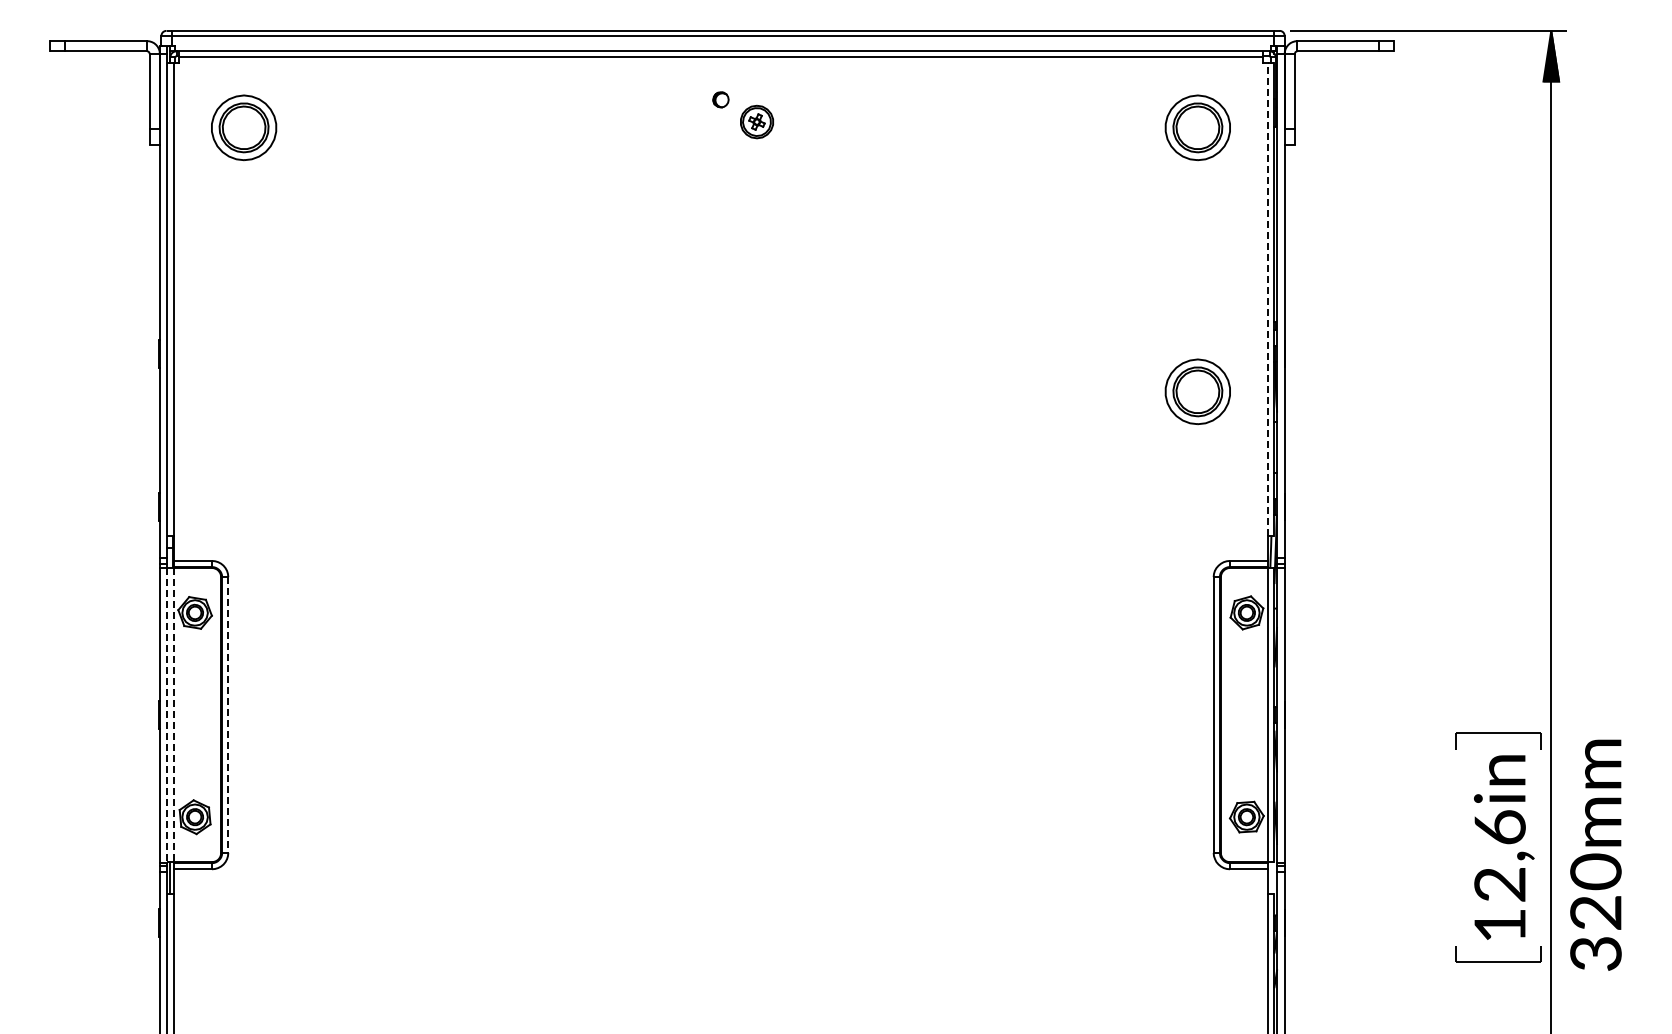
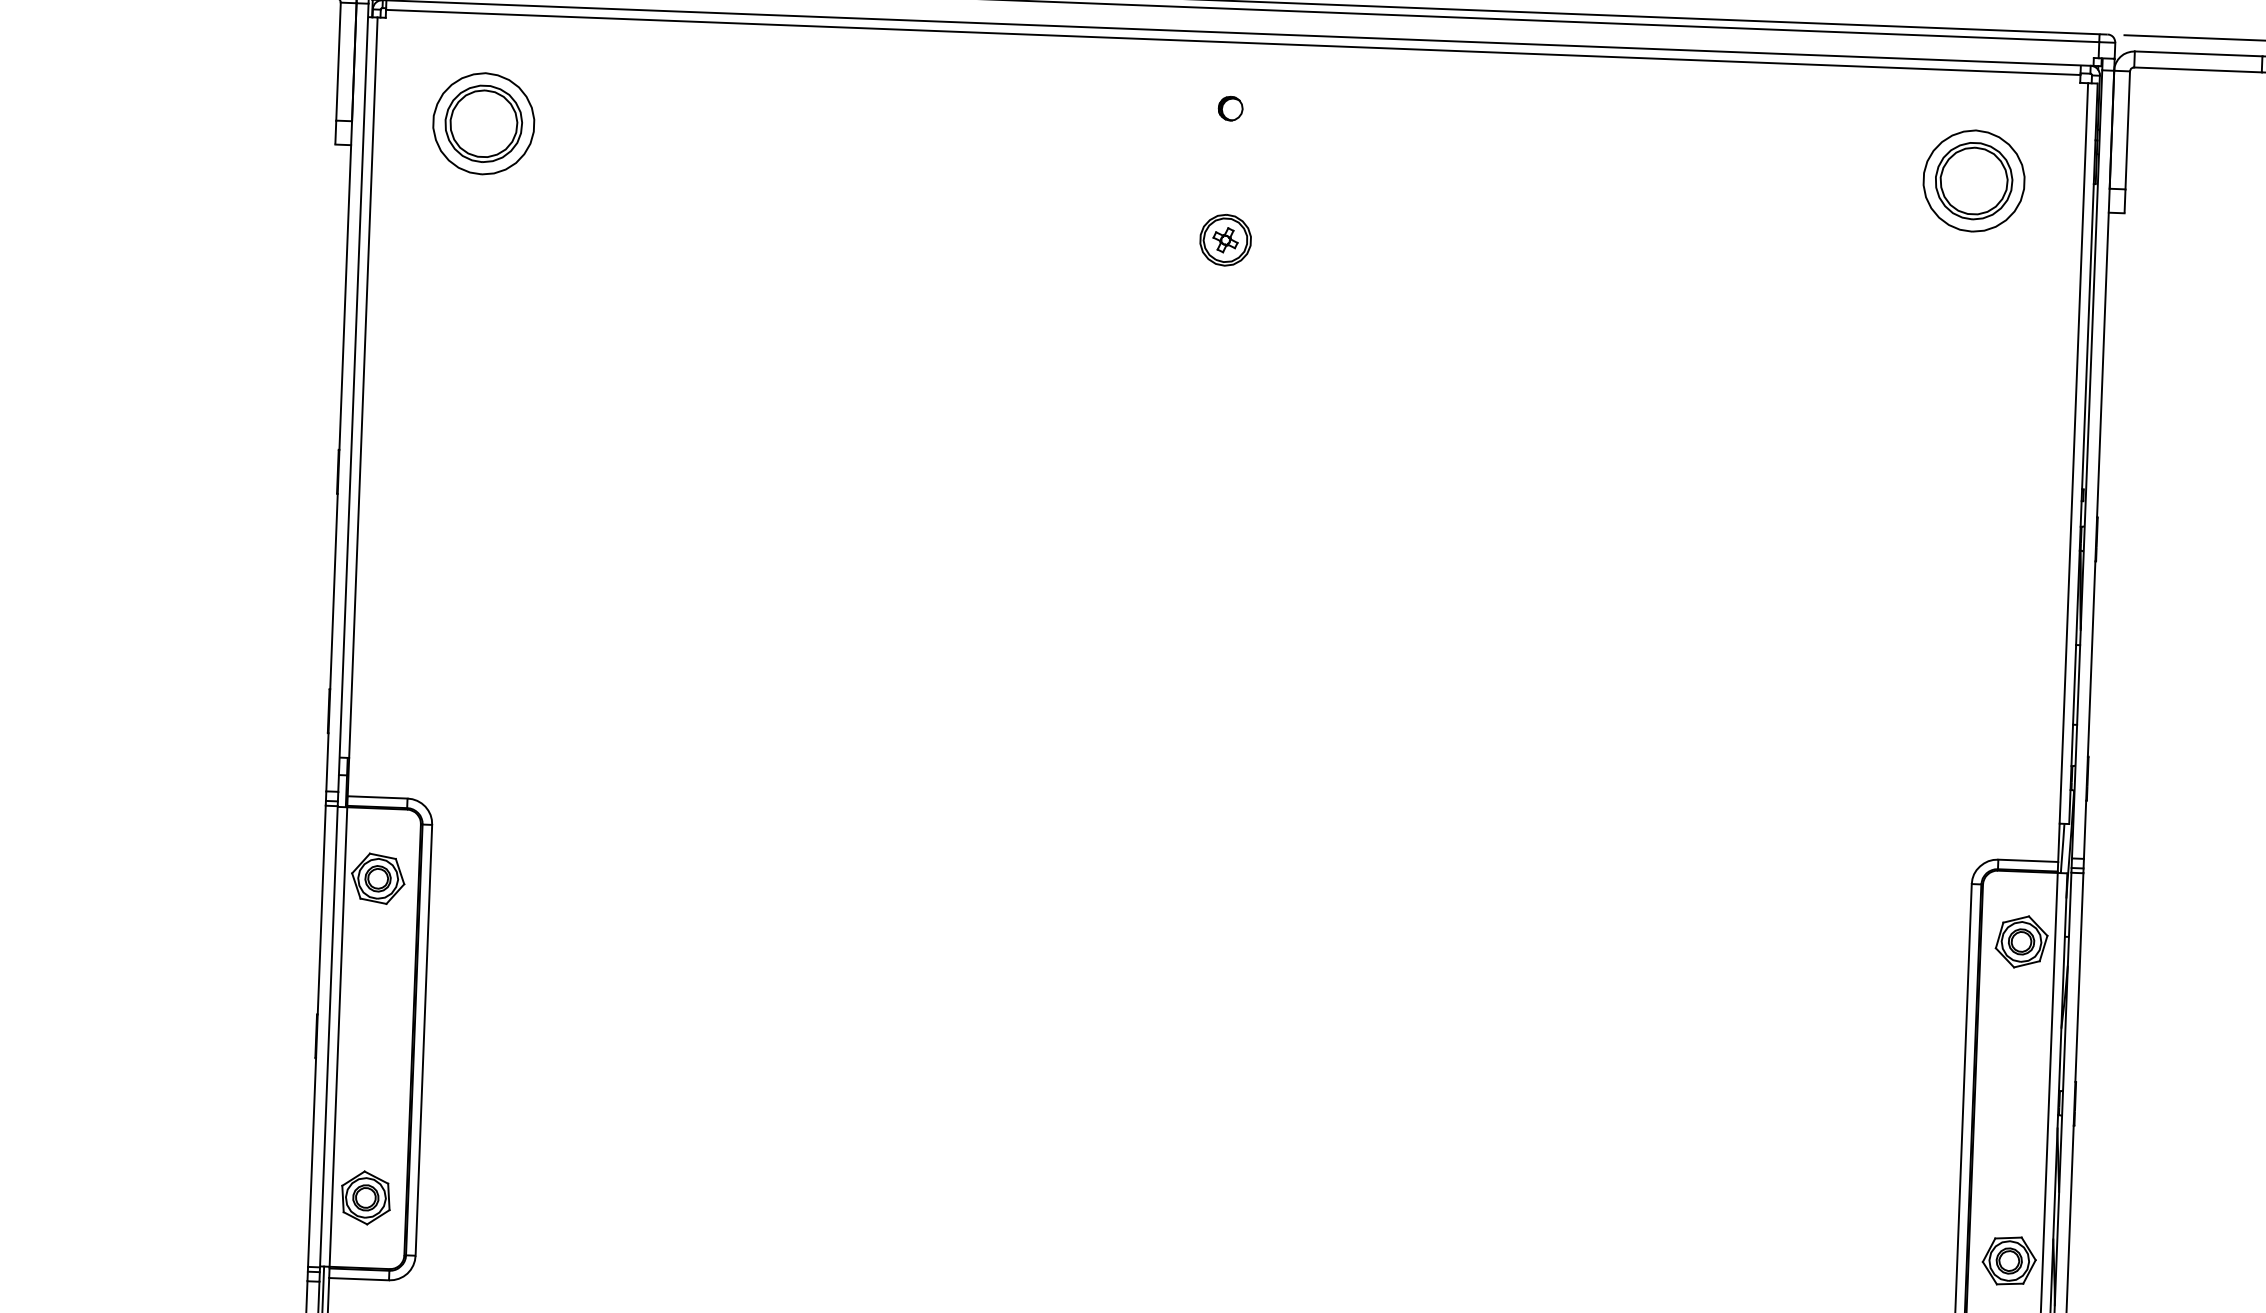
part: (756, 121) -> (1224, 239), moved
line: (1268, 299) -> (2074, 453), dashed -> solid
part: (1197, 391) -> (1957, 592), removed
line: (167, 715) -> (328, 1037), dashed -> solid
line: (173, 715) -> (338, 1037), dashed -> solid
line: (228, 715) -> (424, 1041), dashed -> solid

